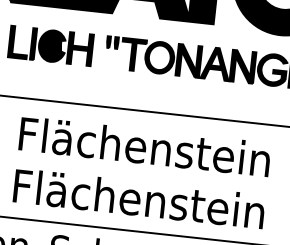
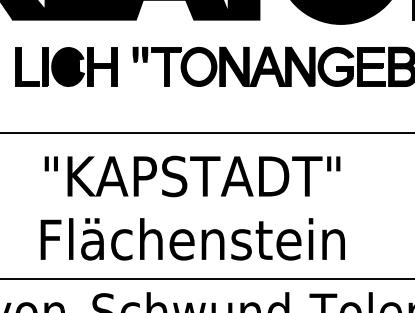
text: (144, 146) -> (192, 175), Flächenstein -> "KAPSTADT"

